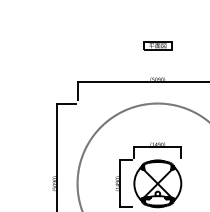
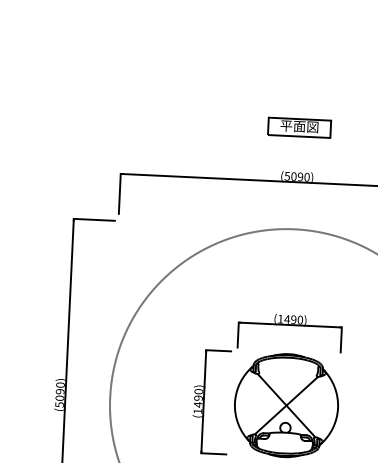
part: (157, 45) -> (298, 125), moved

